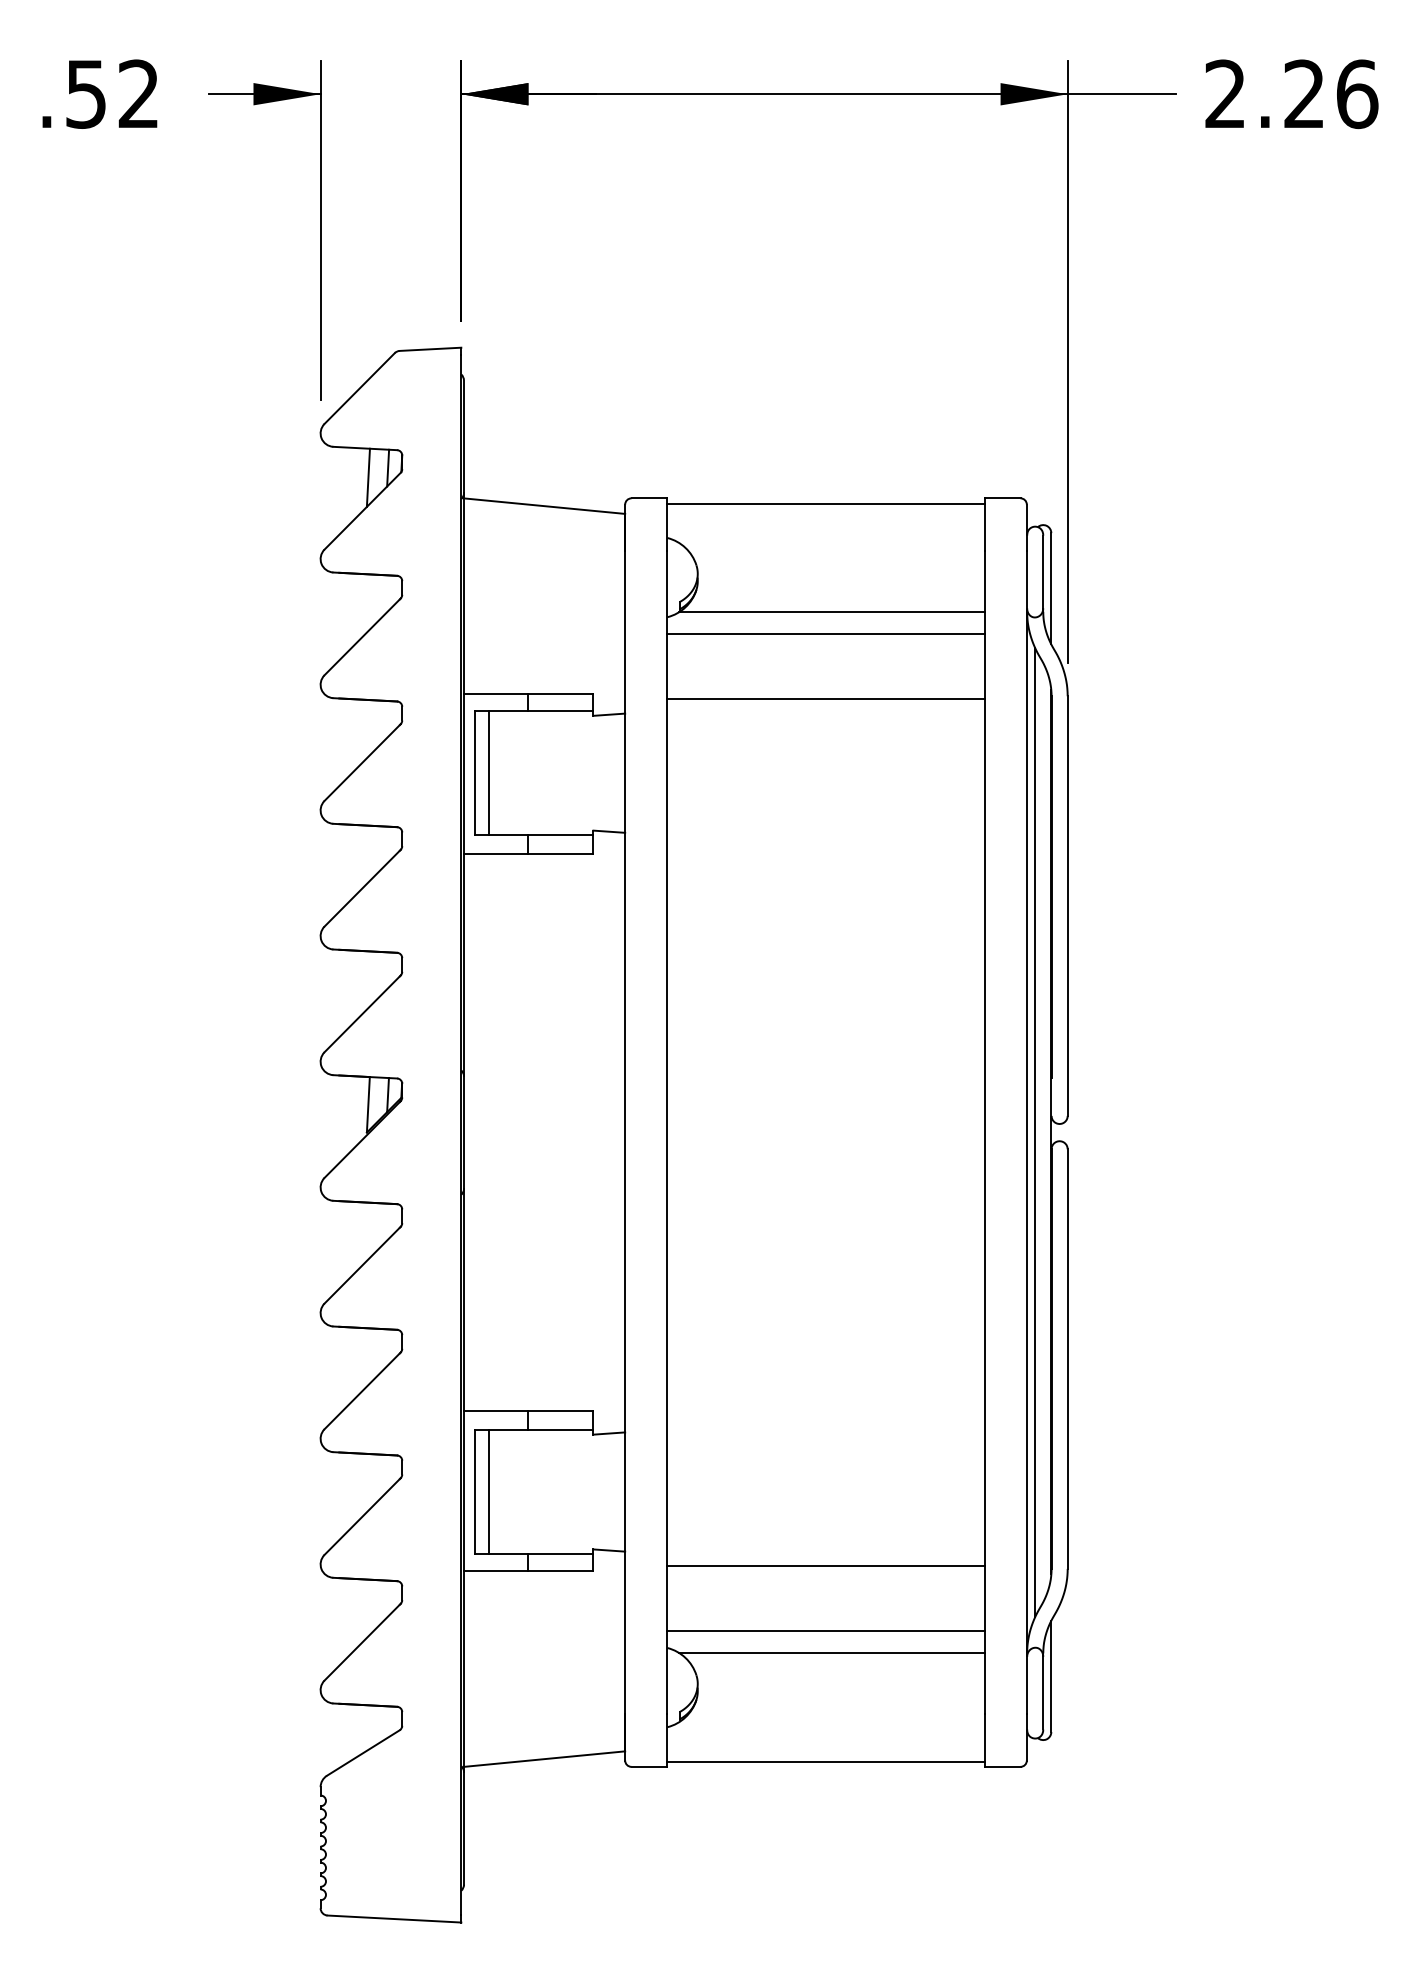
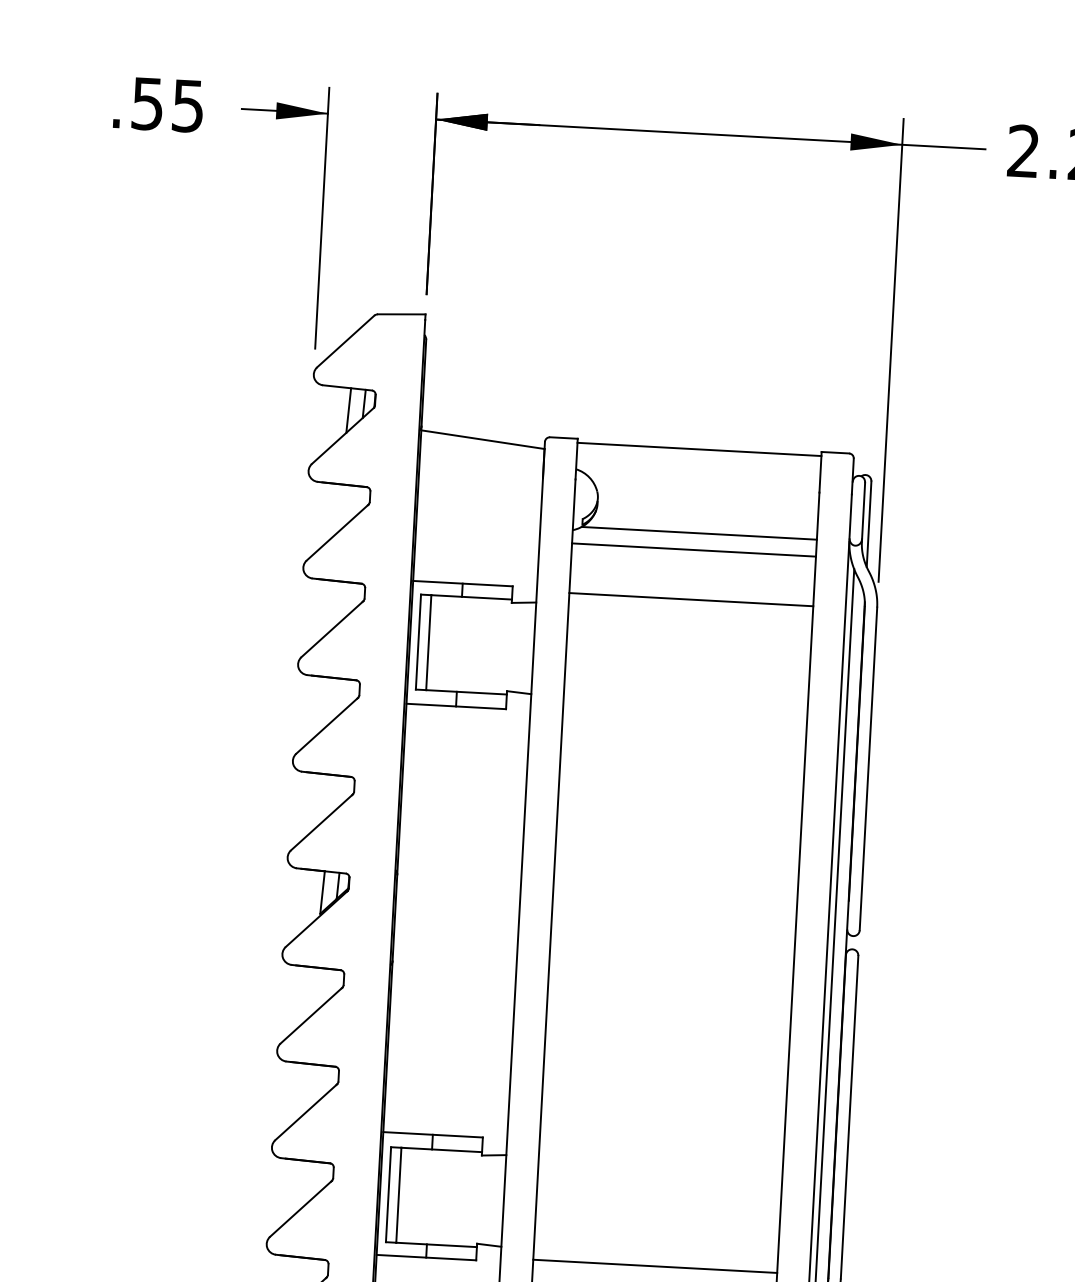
text: (138, 93) -> (187, 105), .52 -> .55

